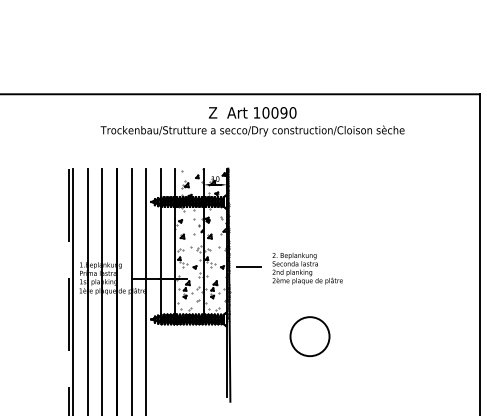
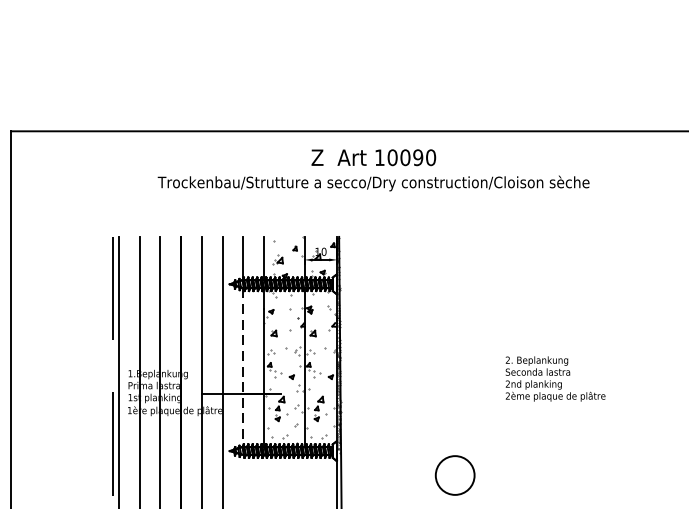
line: (160, 260) -> (242, 367), solid -> dashed
line: (249, 267) -> (369, 377), removed
text: (307, 268) -> (555, 378), moved
circle: (309, 336) -> (454, 475), size x0.7

